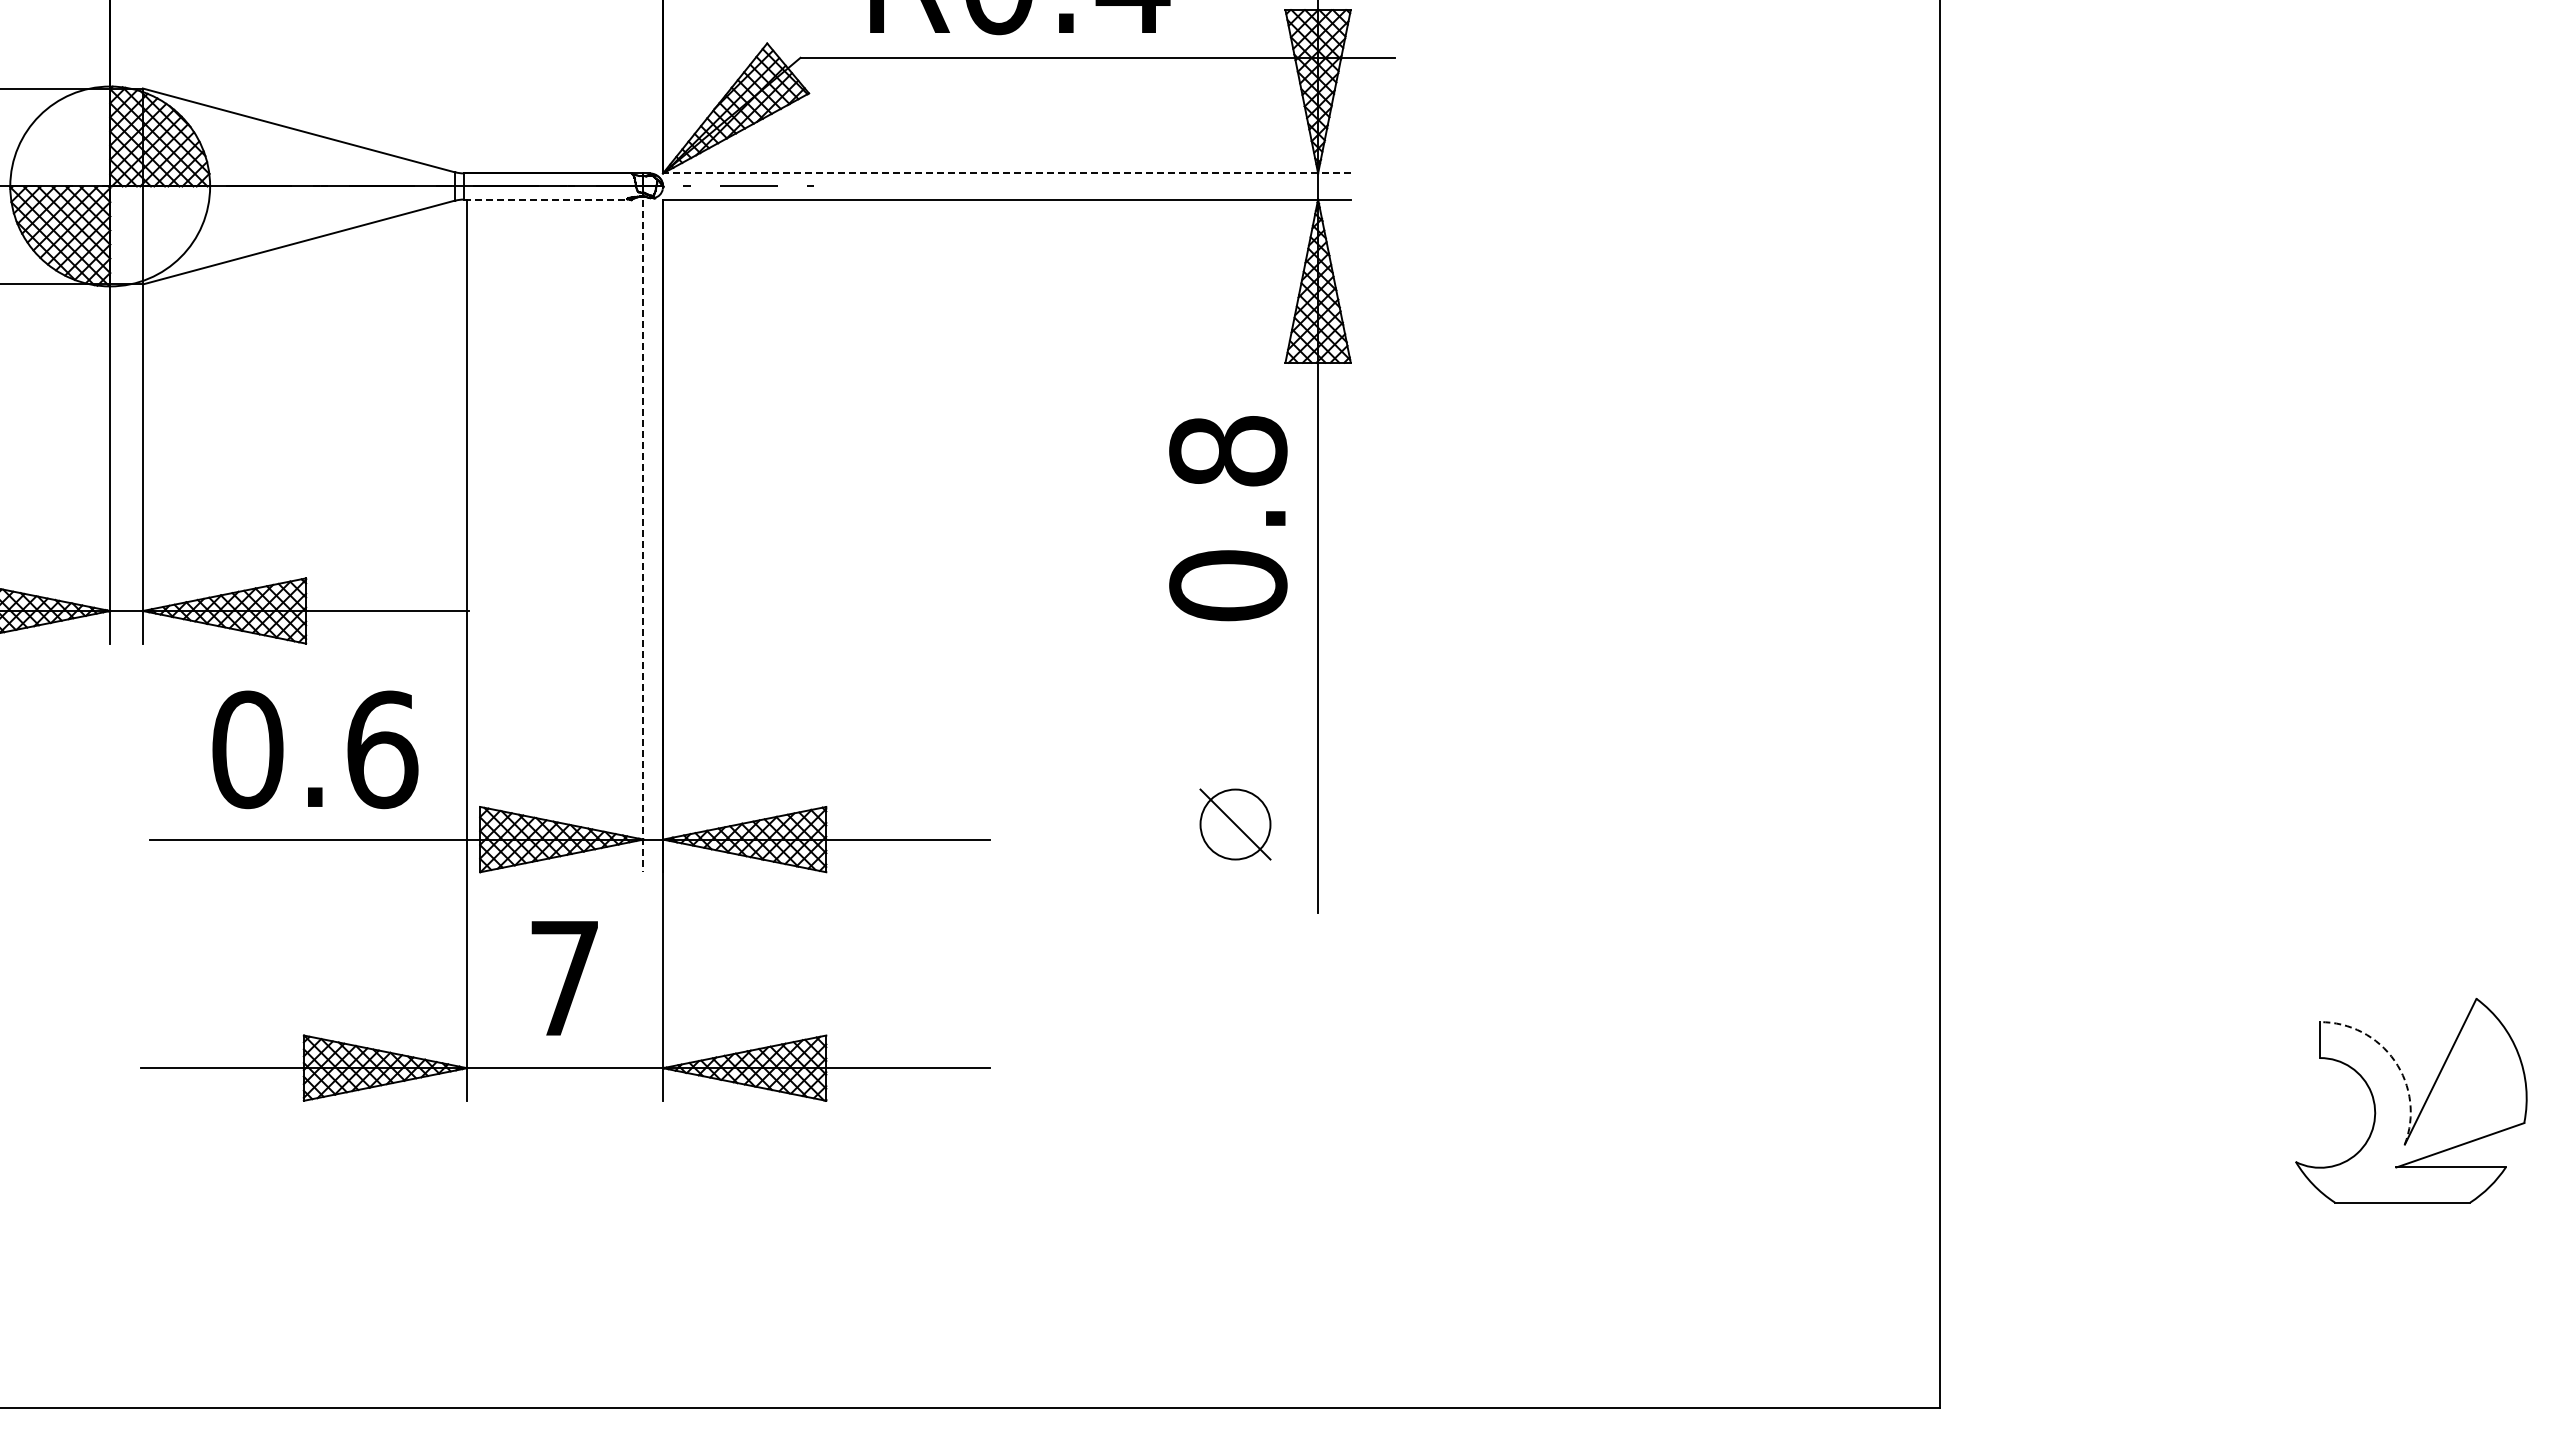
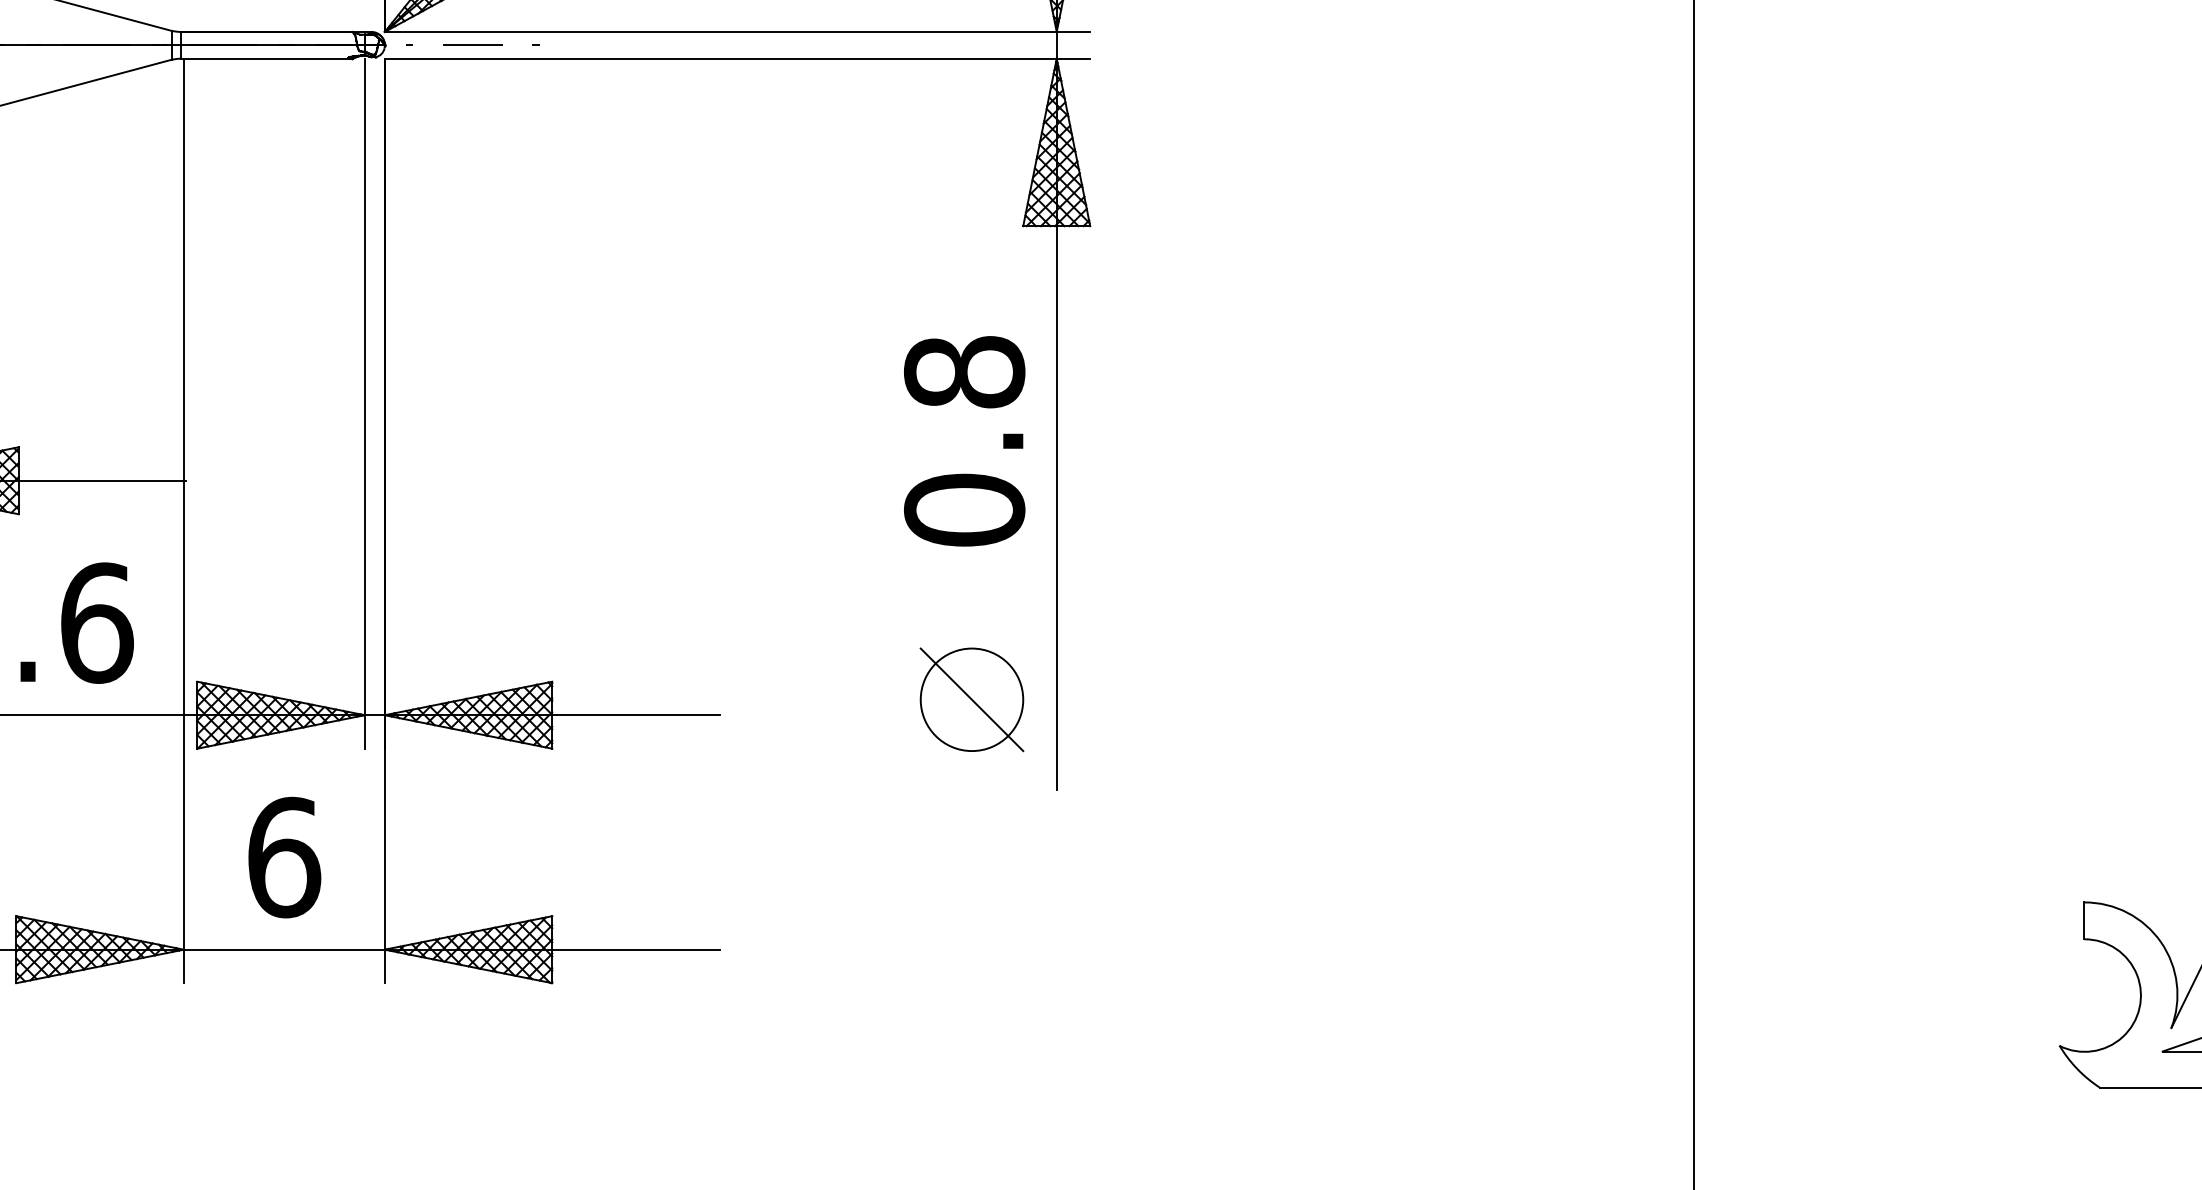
line: (1006, 173) -> (737, 32), dashed -> solid
line: (547, 199) -> (266, 58), dashed -> solid
text: (1228, 518) -> (964, 441), moved
line: (643, 536) -> (364, 404), dashed -> solid
part: (1235, 824) -> (971, 699), size x1.43
text: (565, 978) -> (284, 857), 7 -> 6
arc: (2394, 1060) -> (2160, 941), dashed -> solid

